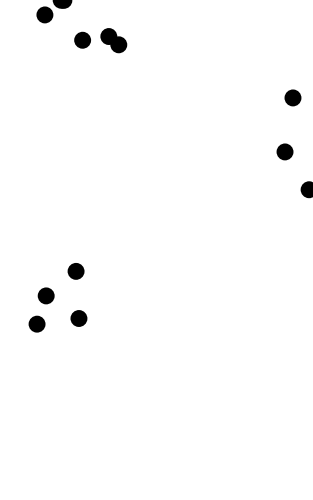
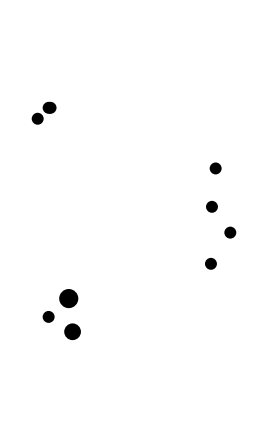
part: (100, 40) -> (77, 134), removed
part: (278, 231) -> (210, 263), added
part: (75, 271) -> (68, 298), size x1.6
part: (78, 318) -> (72, 331), size x1.4
fill: (37, 324) -> (43, 337), removed

